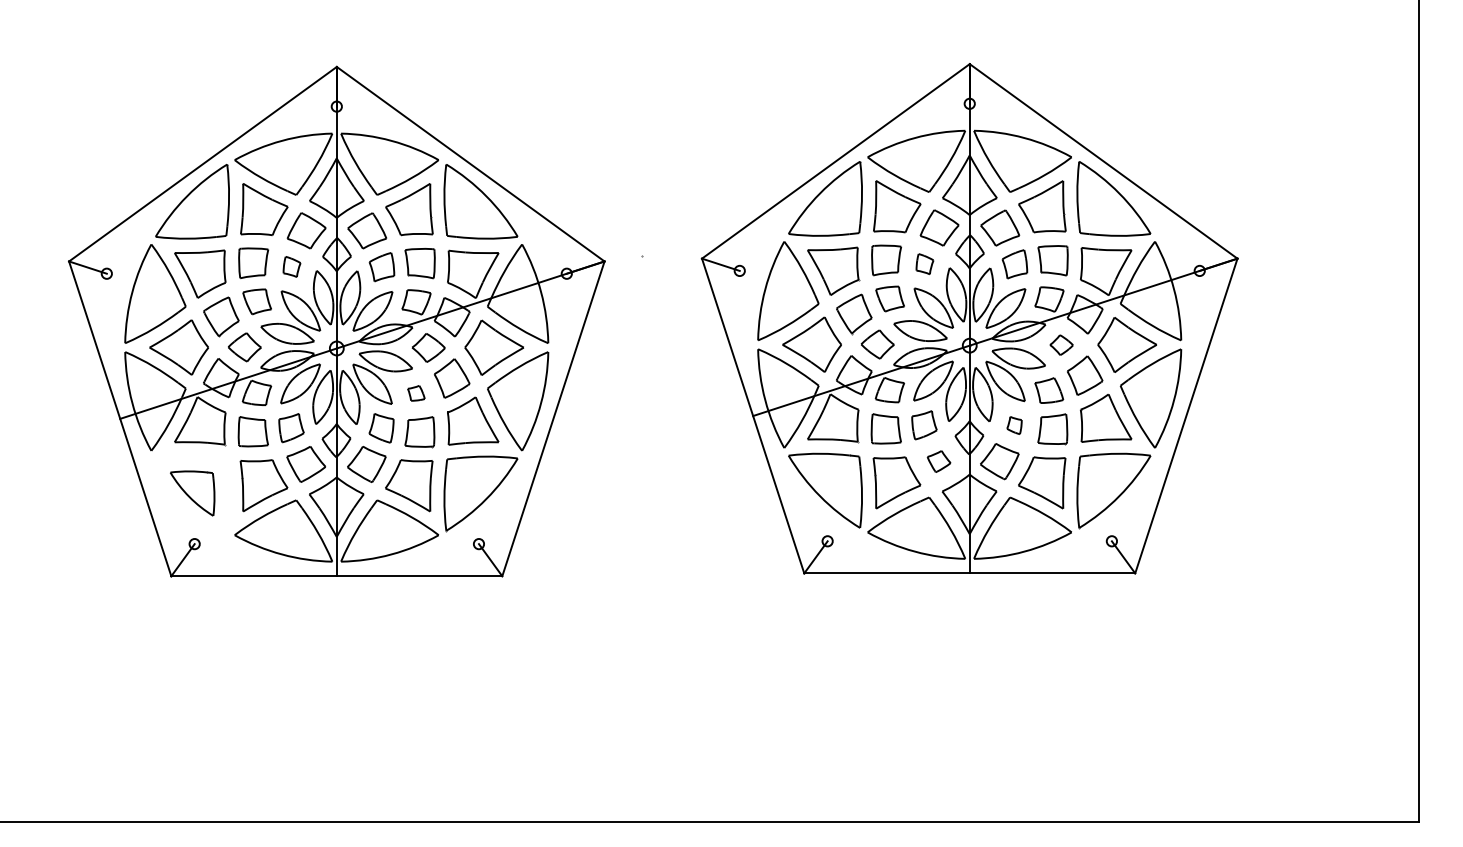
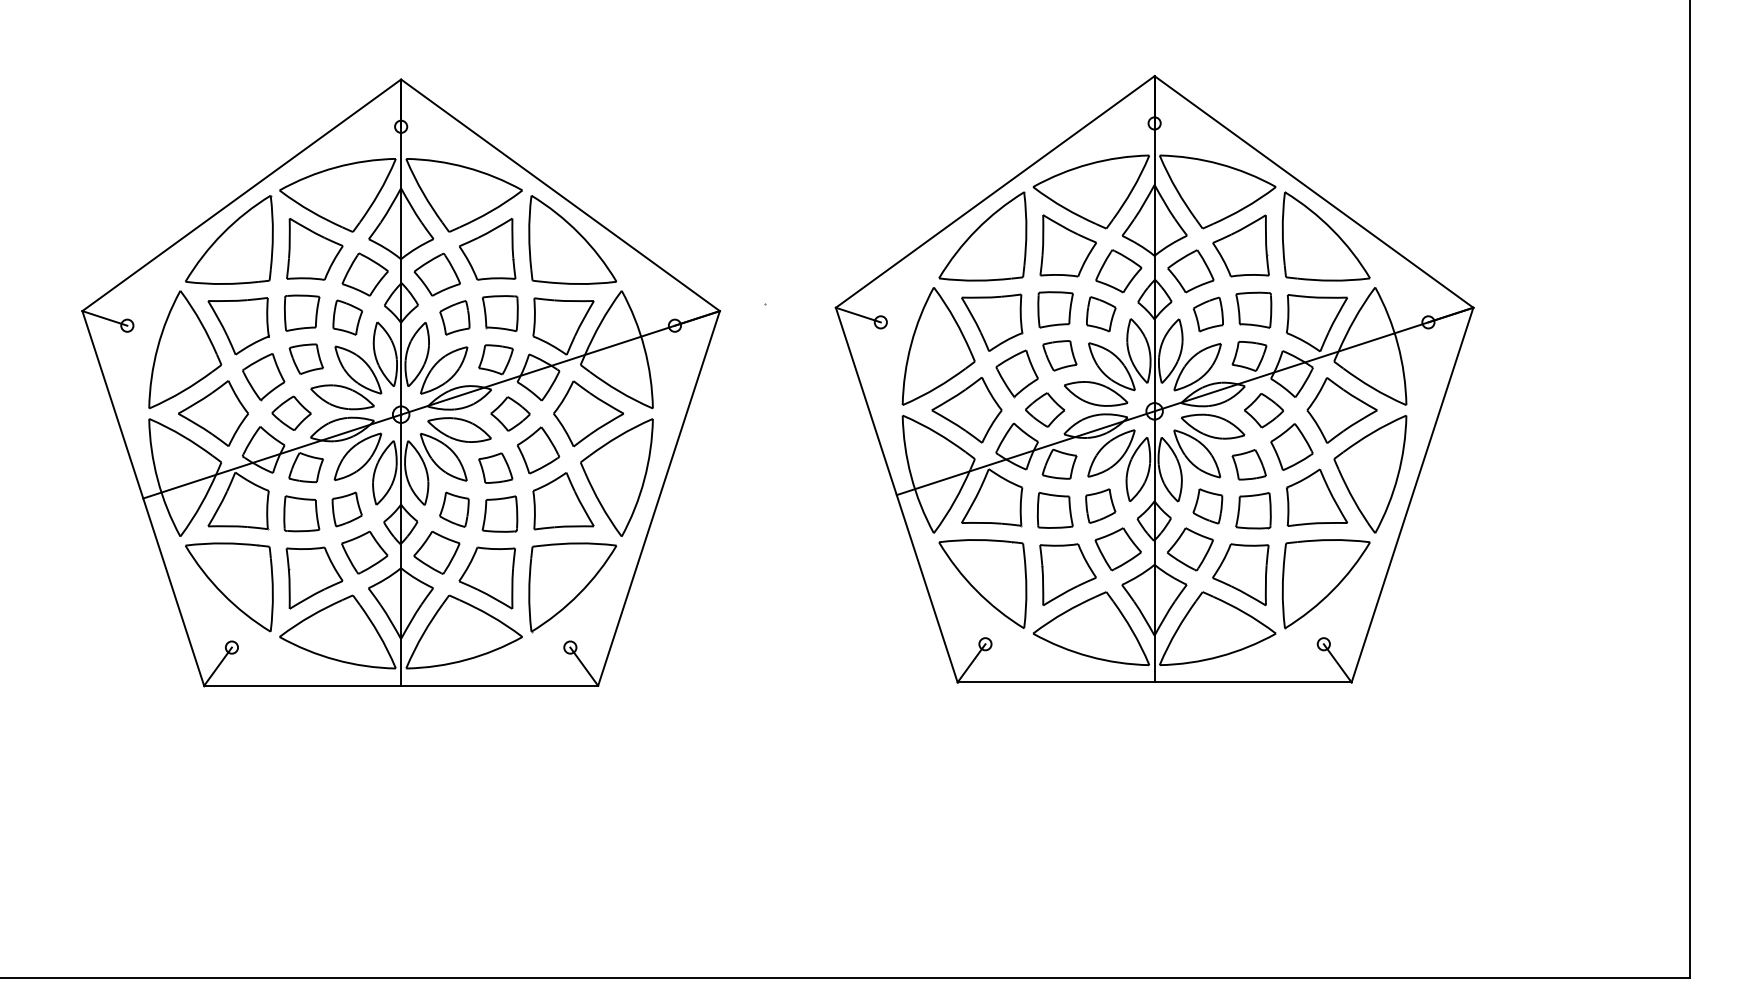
part: (925, 264) -> (1101, 314), size x1.43
part: (291, 266) -> (347, 317), size x1.43
part: (1061, 344) -> (1263, 410), size x1.43
part: (416, 392) -> (495, 467), size x1.67
part: (1014, 425) -> (1207, 506), size x1.67
part: (938, 461) -> (1117, 549), size x1.67
part: (192, 493) -> (229, 587), size x1.67

